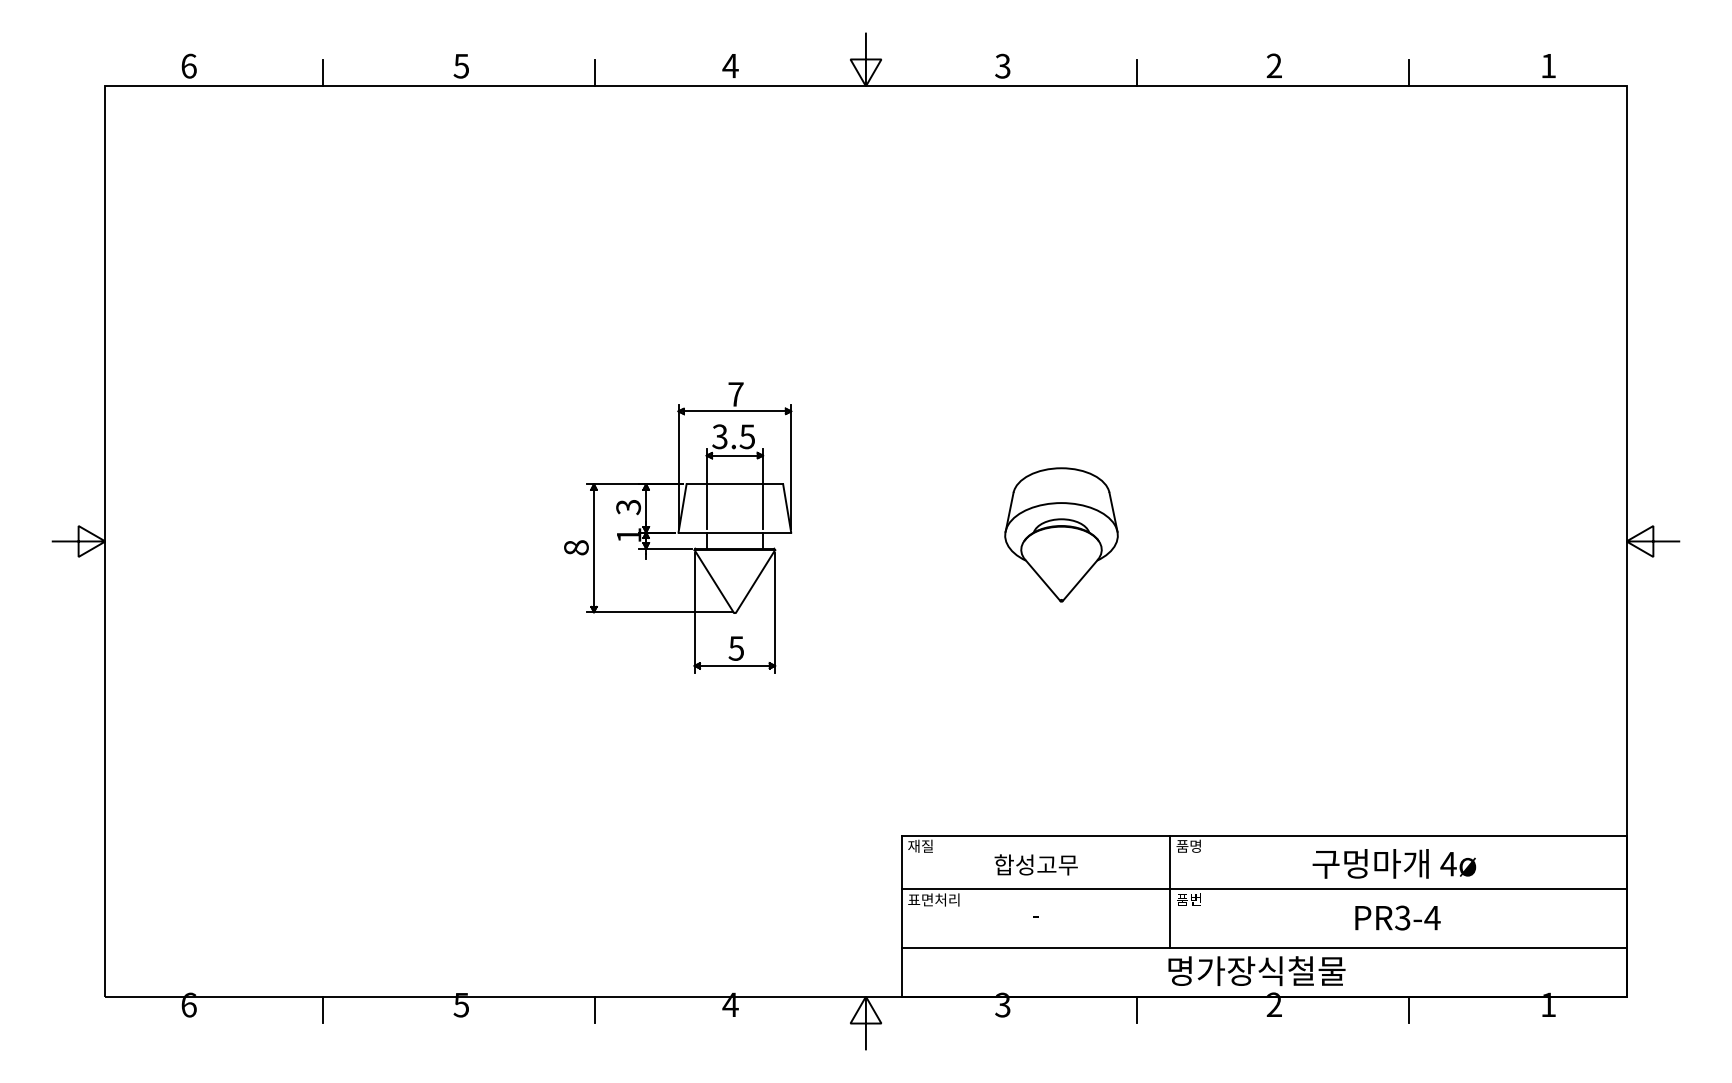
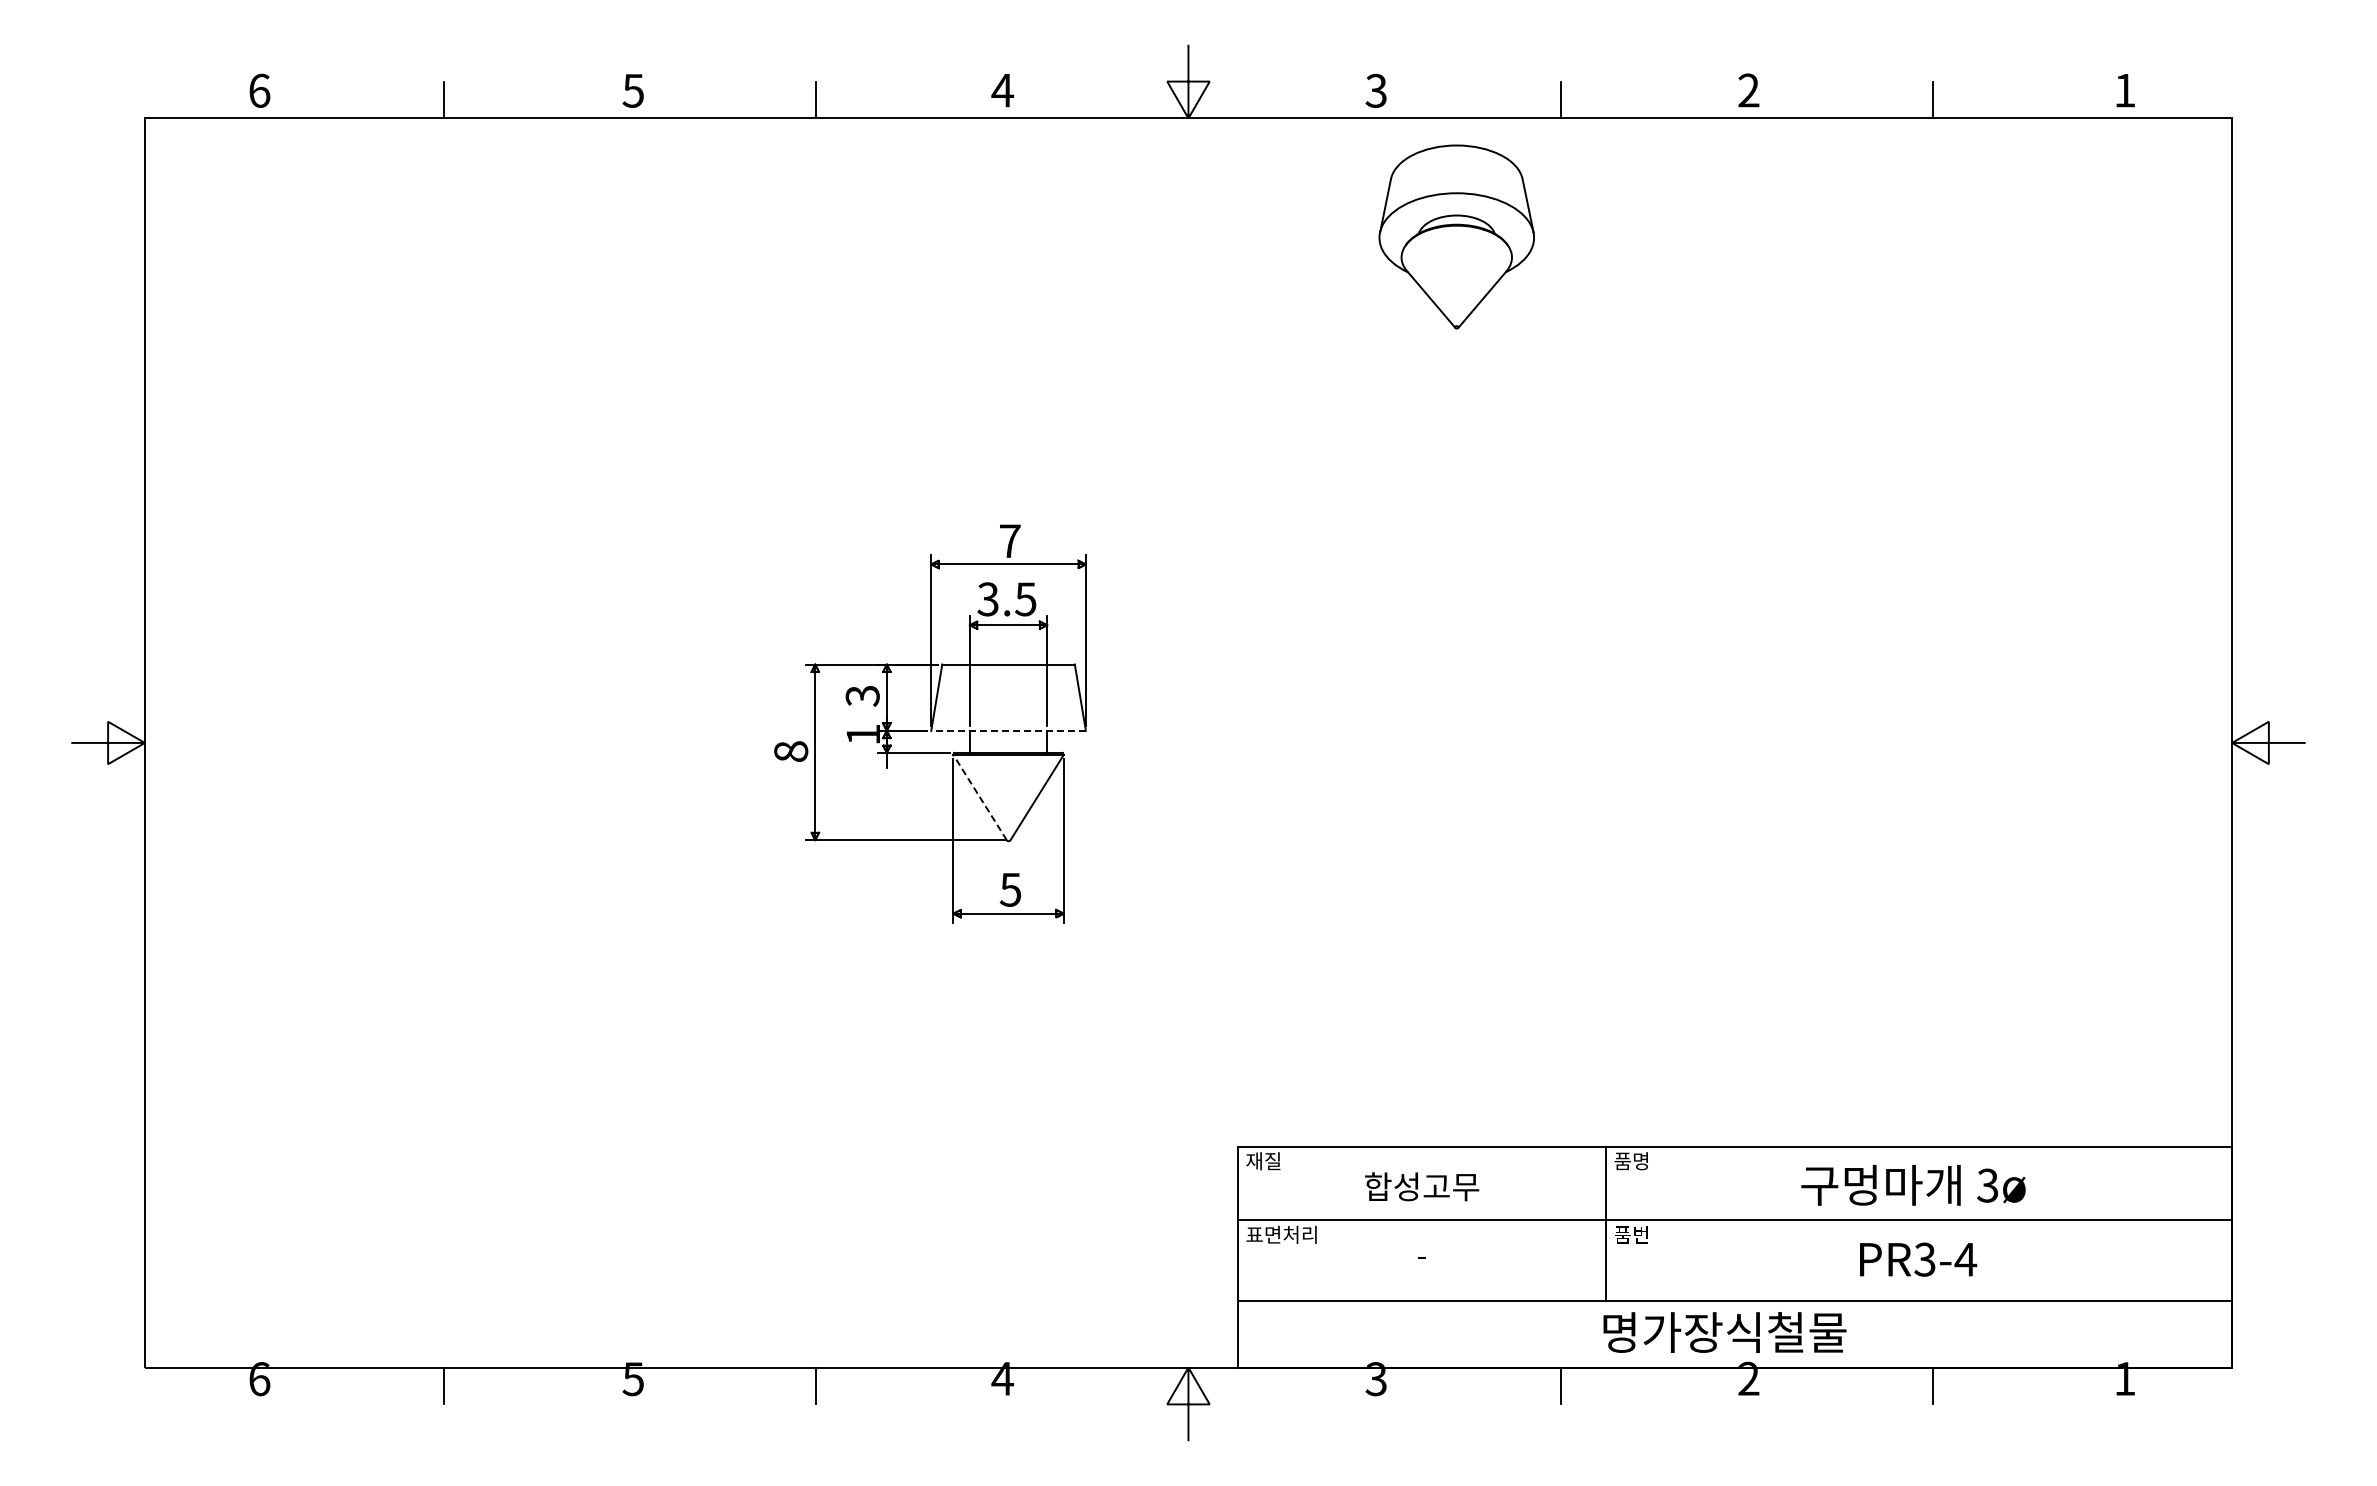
line: (734, 532) -> (1008, 730), solid -> dashed
part: (1061, 534) -> (1456, 236), moved
line: (713, 581) -> (979, 797), solid -> dashed
text: (1448, 863) -> (1987, 1185), 4ø -> 3ø

